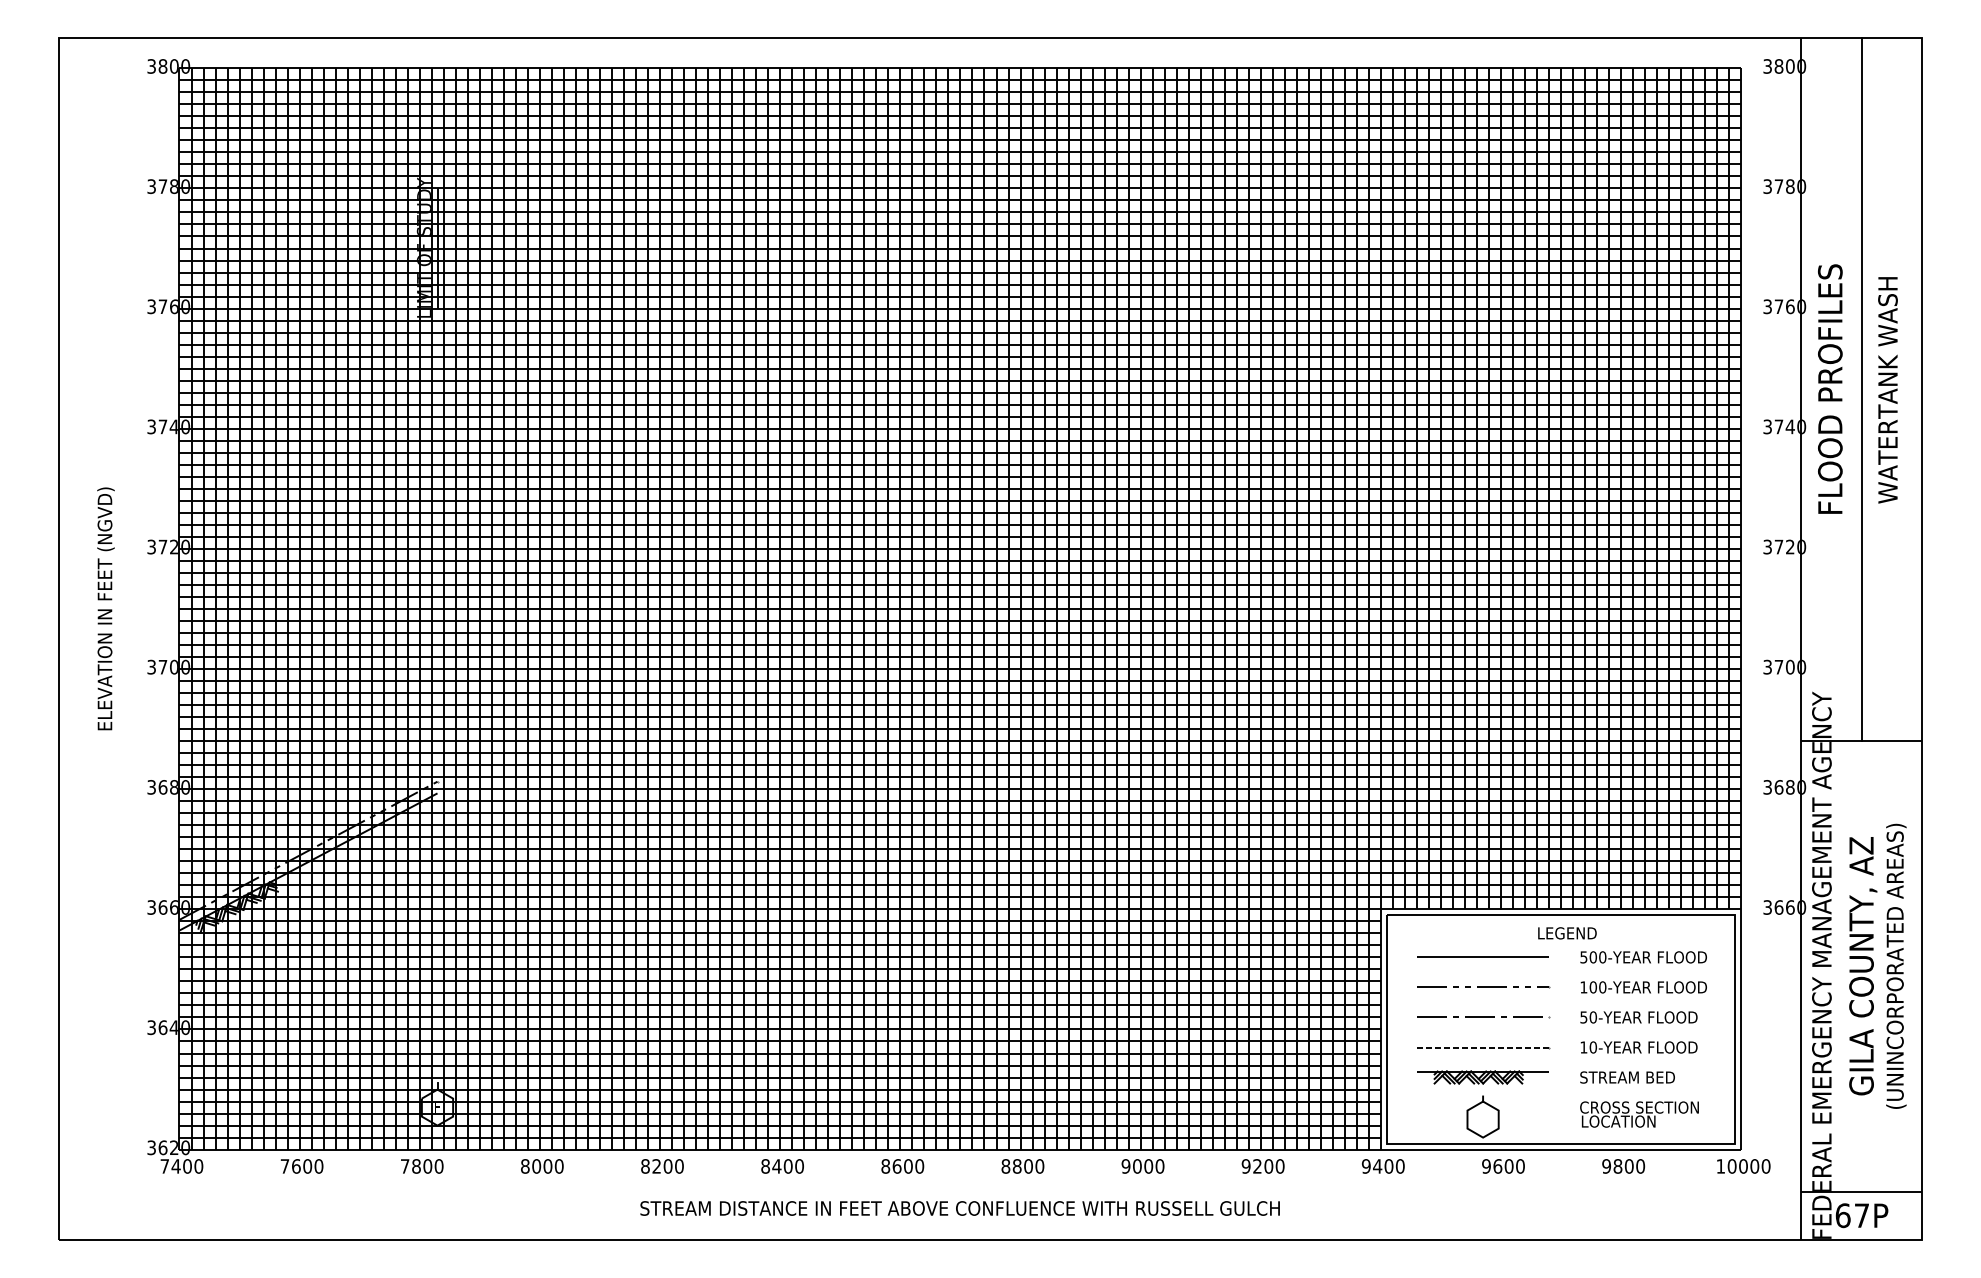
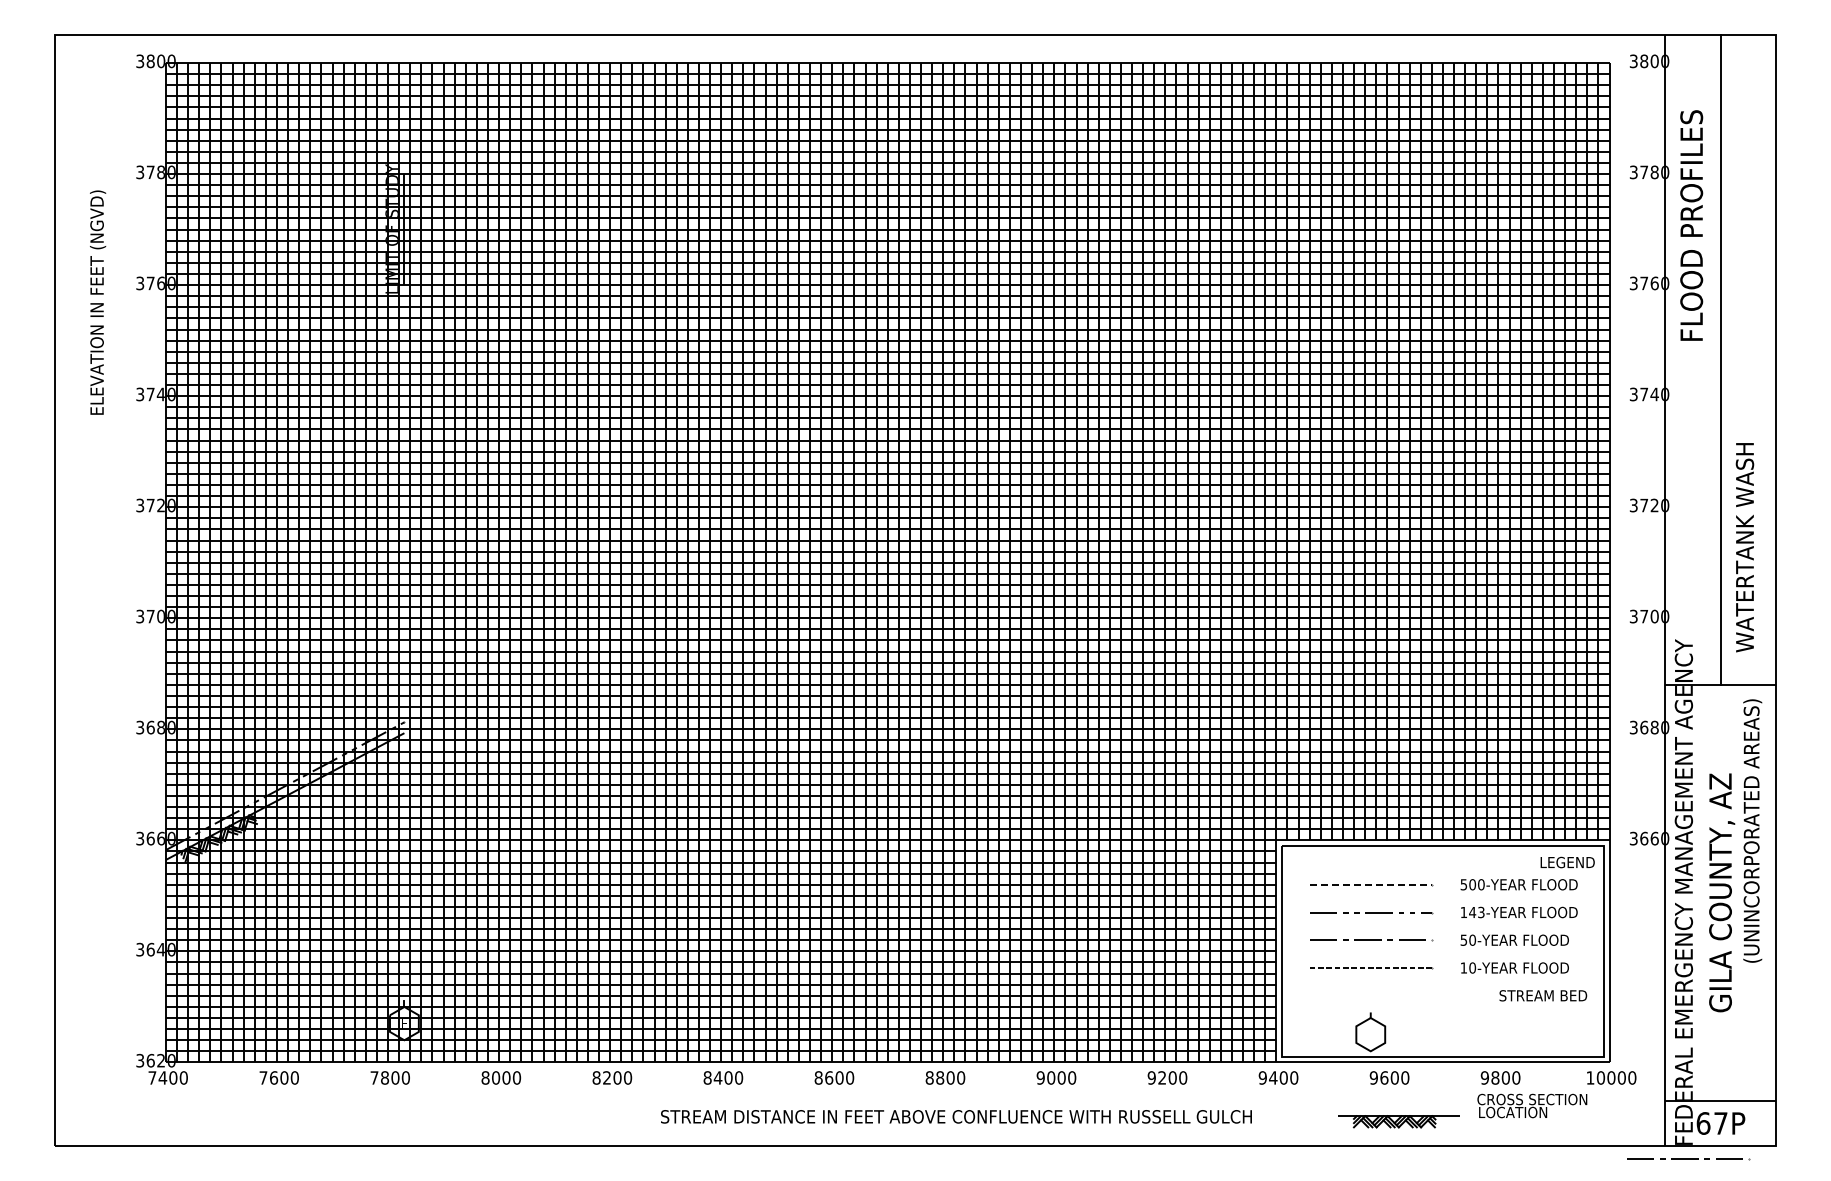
text: (1830, 389) -> (1691, 225), moved
text: (1887, 390) -> (1744, 547), moved
text: (106, 608) -> (98, 302), moved
text: (1567, 933) -> (1567, 862), moved
line: (1483, 957) -> (1371, 884), solid -> dashed
text: (1896, 965) -> (1752, 830), moved
text: (1597, 987) -> (1476, 912), 100-YEAR -> 143-YEAR
part: (1482, 1077) -> (1398, 1121), moved
text: (1627, 1077) -> (1543, 995), moved
text: (1639, 1113) -> (1532, 1105), moved
text: (960, 1208) -> (956, 1116), moved
line: (1826, 1254) -> (1688, 1159), added

